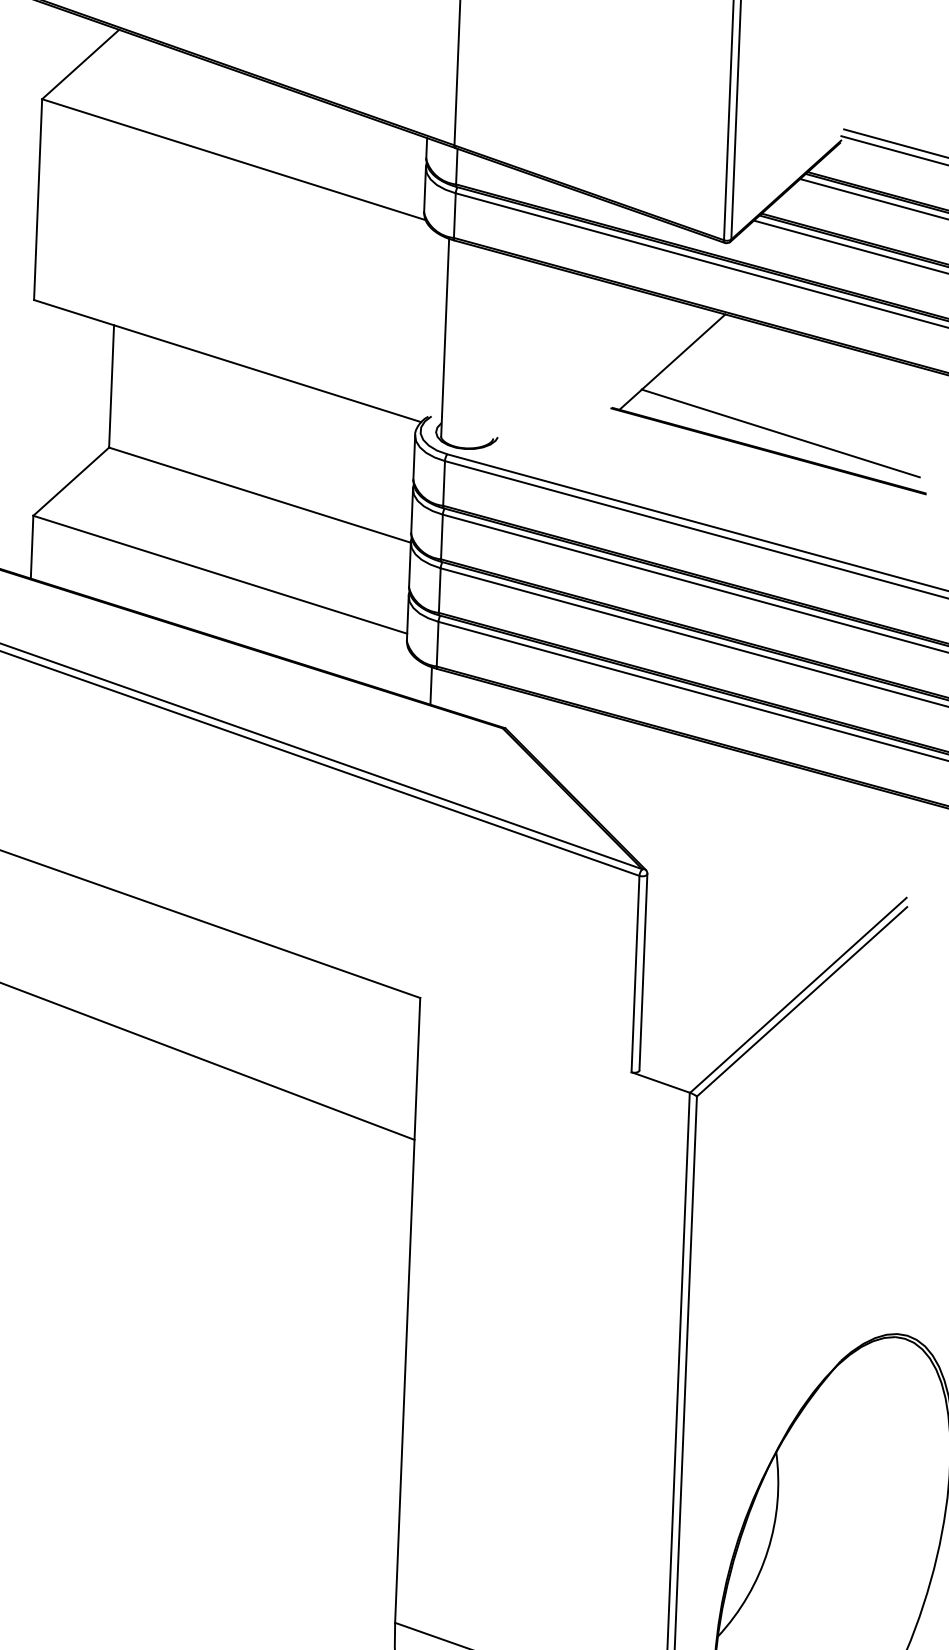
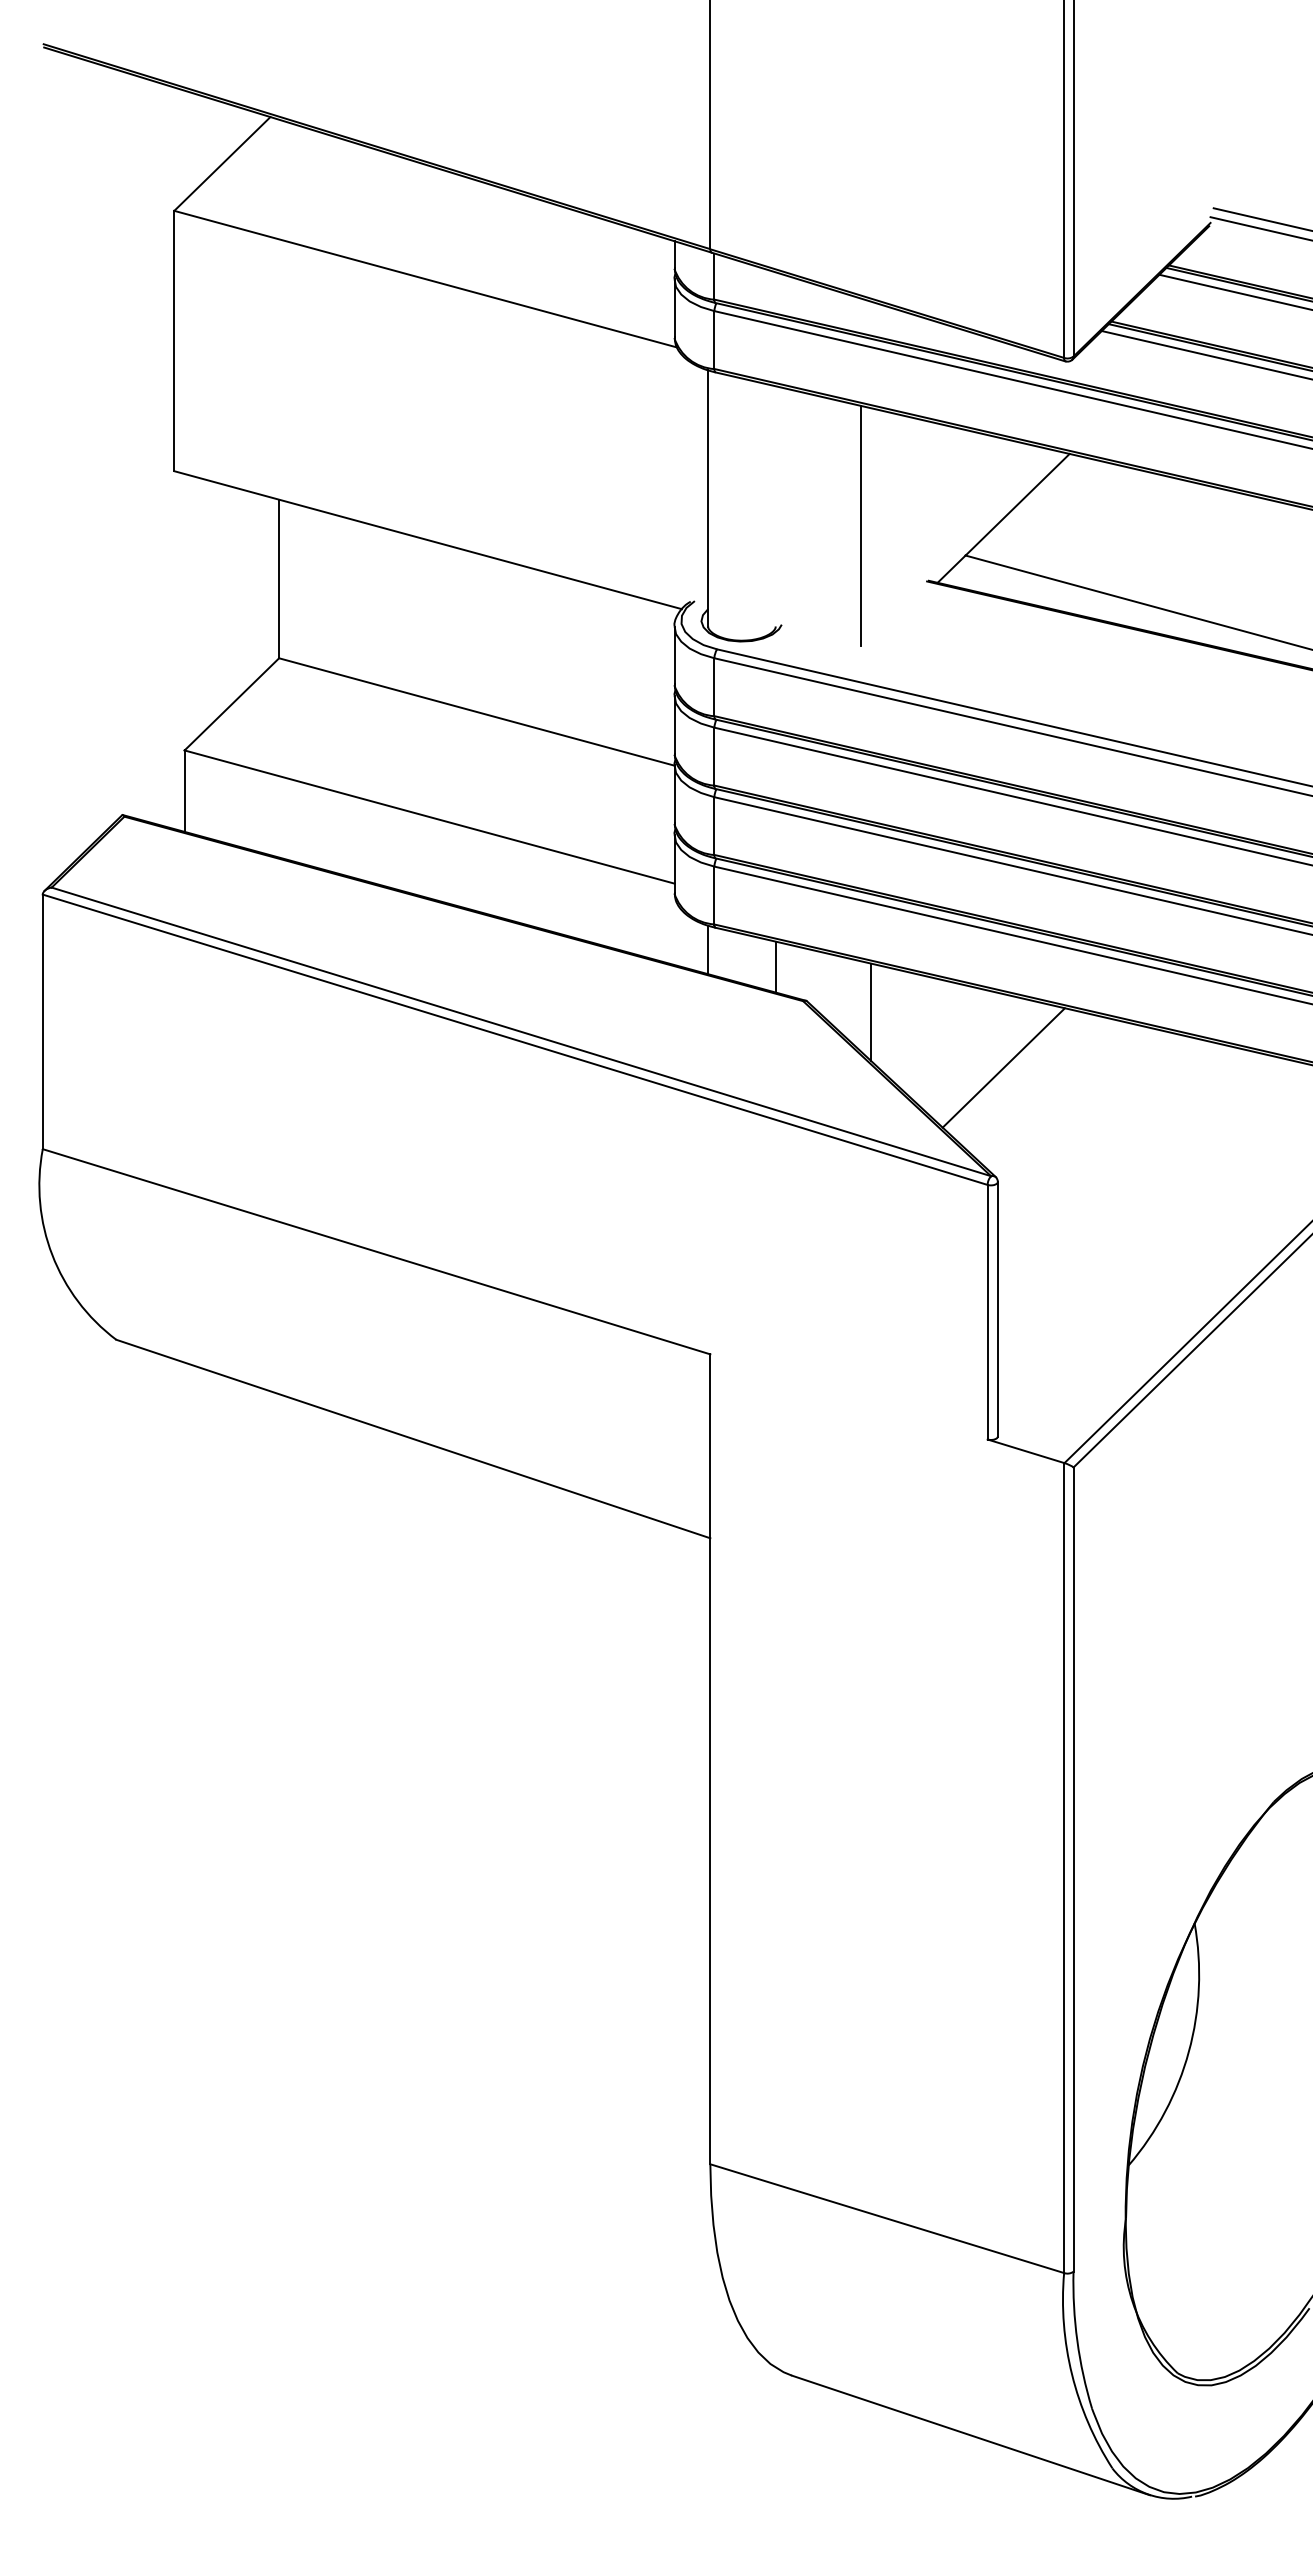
line: (561, 363) -> (860, 525), added
line: (482, 700) -> (775, 966), added
line: (555, 738) -> (871, 1011), added
line: (655, 785) -> (1003, 1067), added

